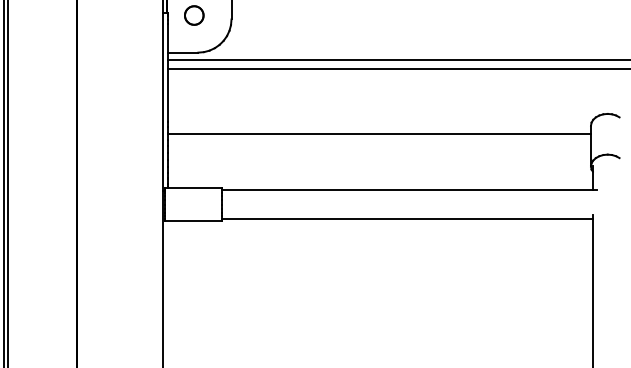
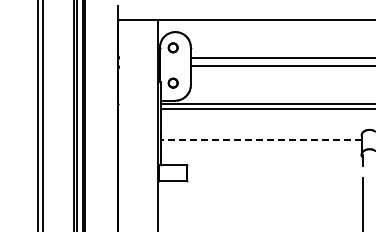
line: (378, 134) -> (260, 139), solid -> dashed
line: (409, 188) -> (275, 165), removed
line: (407, 218) -> (274, 179), removed

